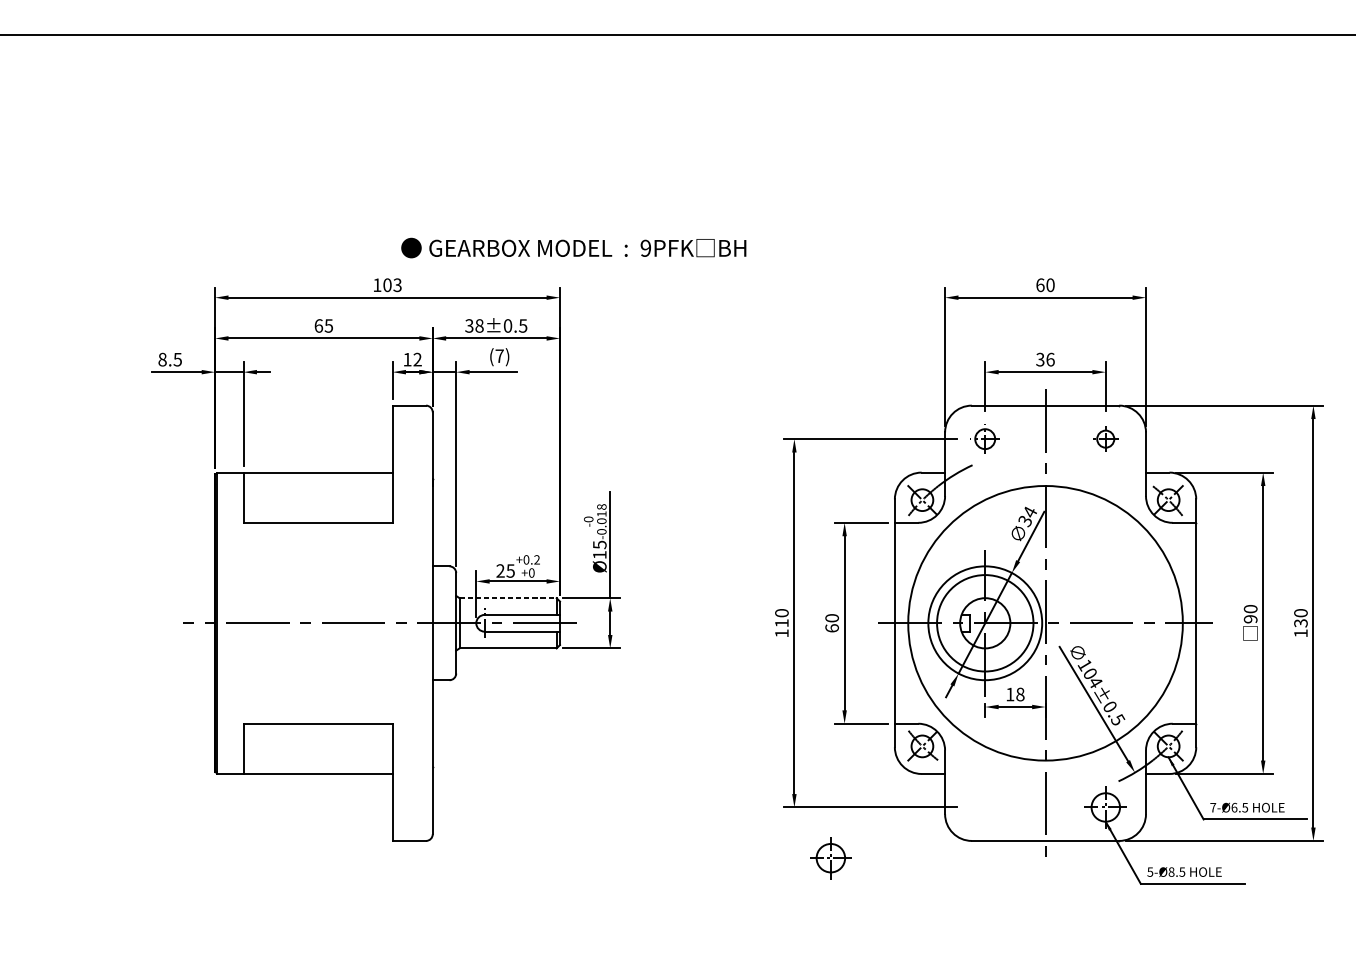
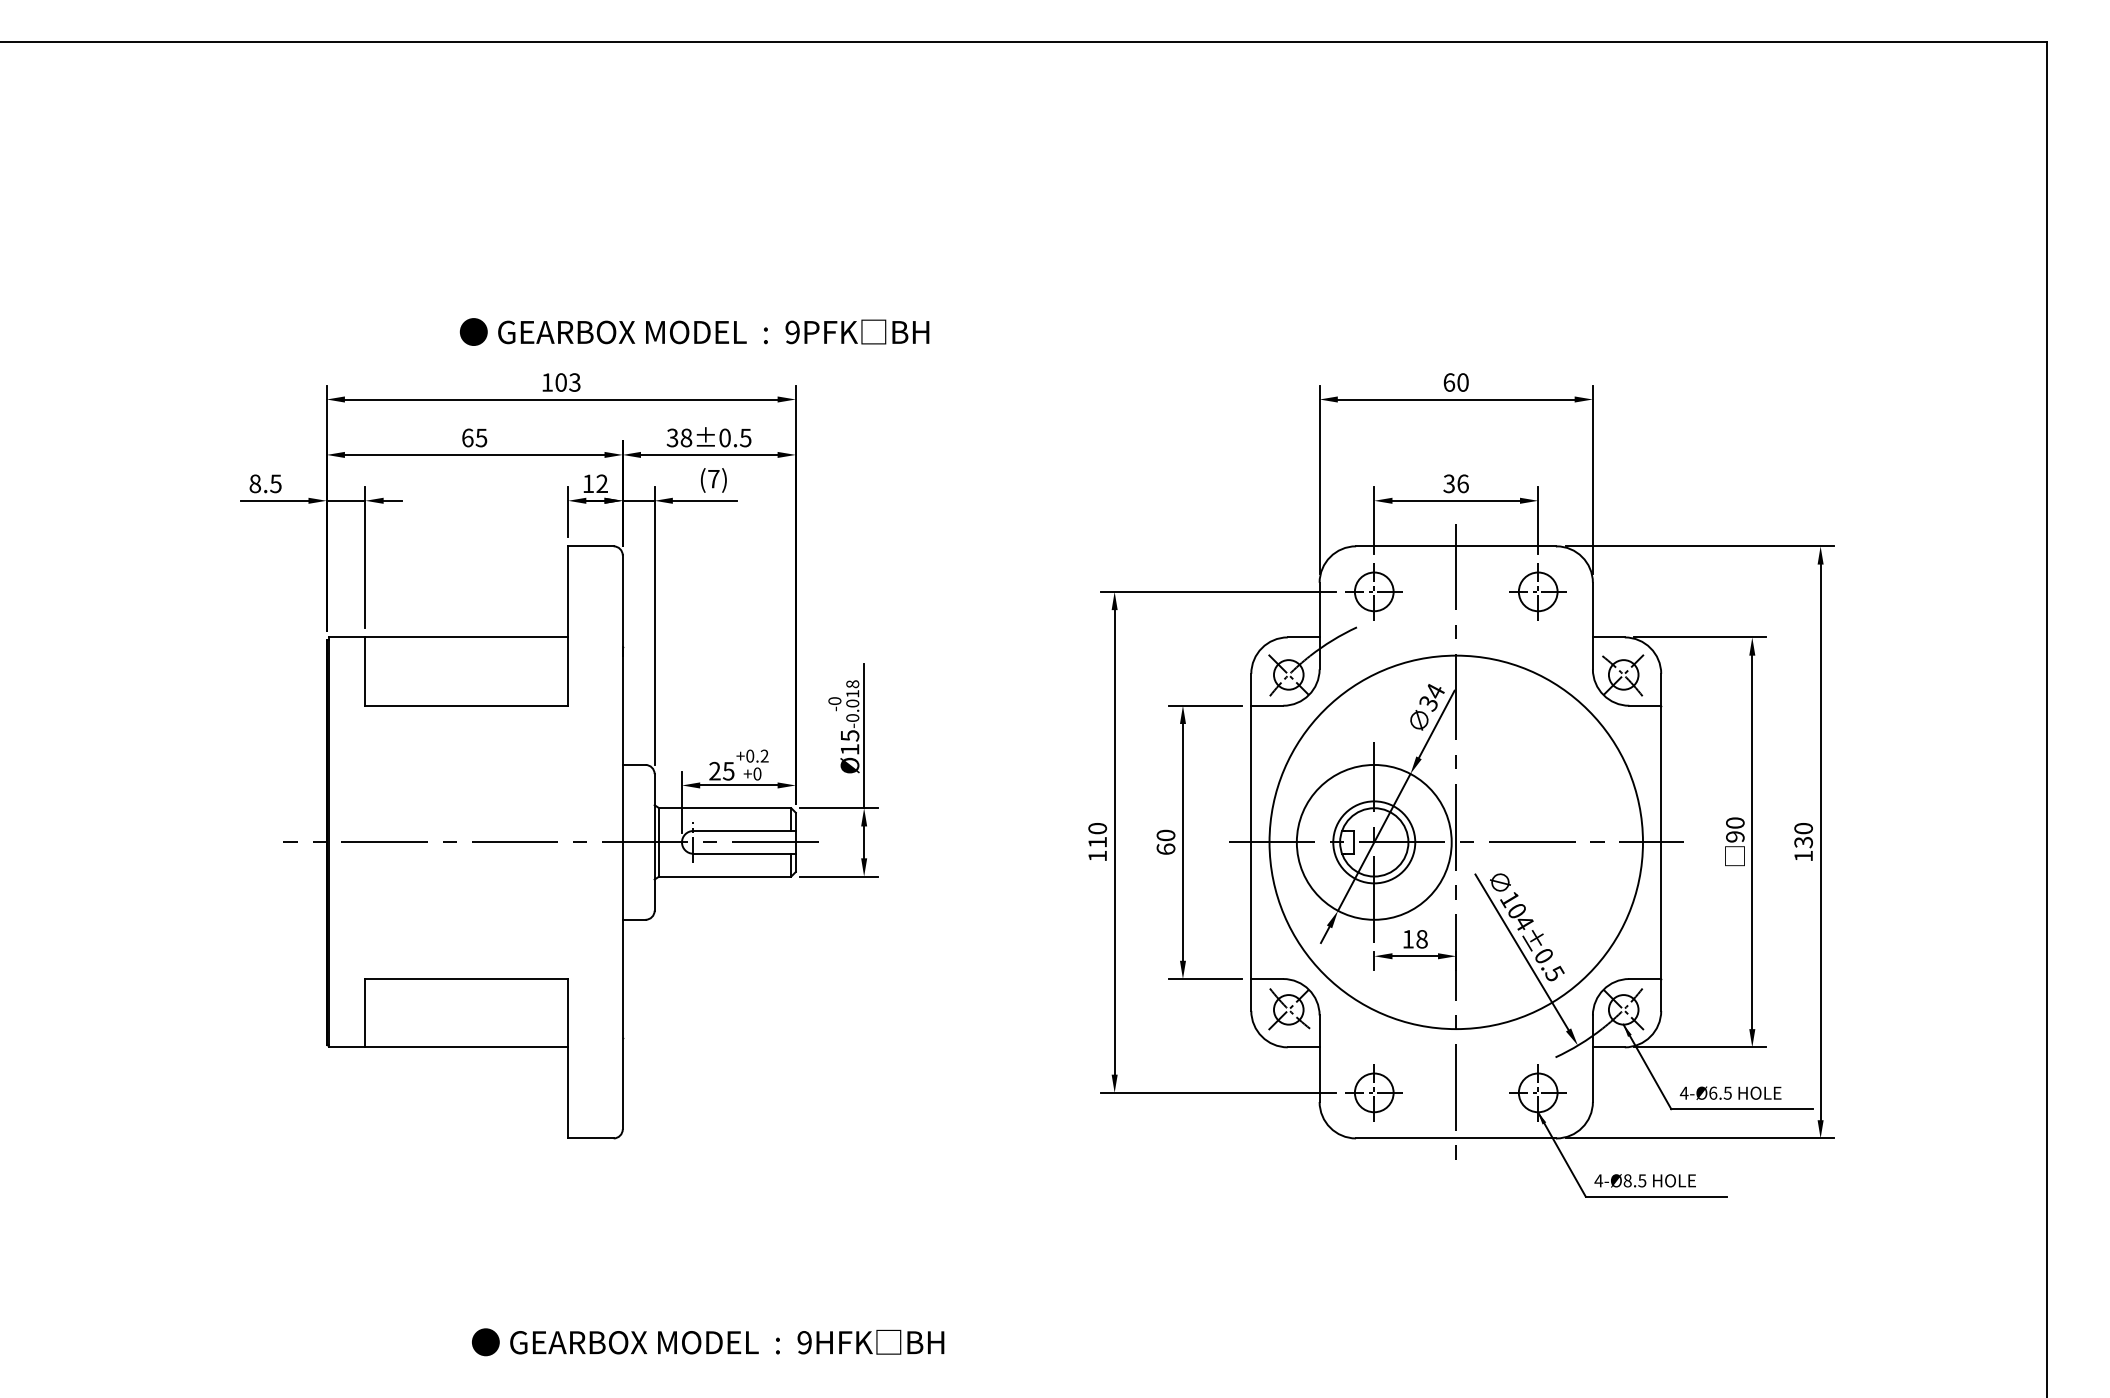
text: (573, 247) -> (694, 331), moved
part: (984, 438) -> (1373, 591), size x1.43
part: (1105, 438) -> (1537, 591), size x1.67
line: (508, 598) -> (725, 808), dashed -> solid
circle: (985, 623) -> (1374, 842), size x0.62
text: (1212, 807) -> (1683, 1092), 7-Ø6.5 -> 4-Ø6.5
part: (830, 857) -> (1373, 1092), moved
text: (1150, 871) -> (1598, 1180), 5-Ø8.5 -> 4-Ø8.5

